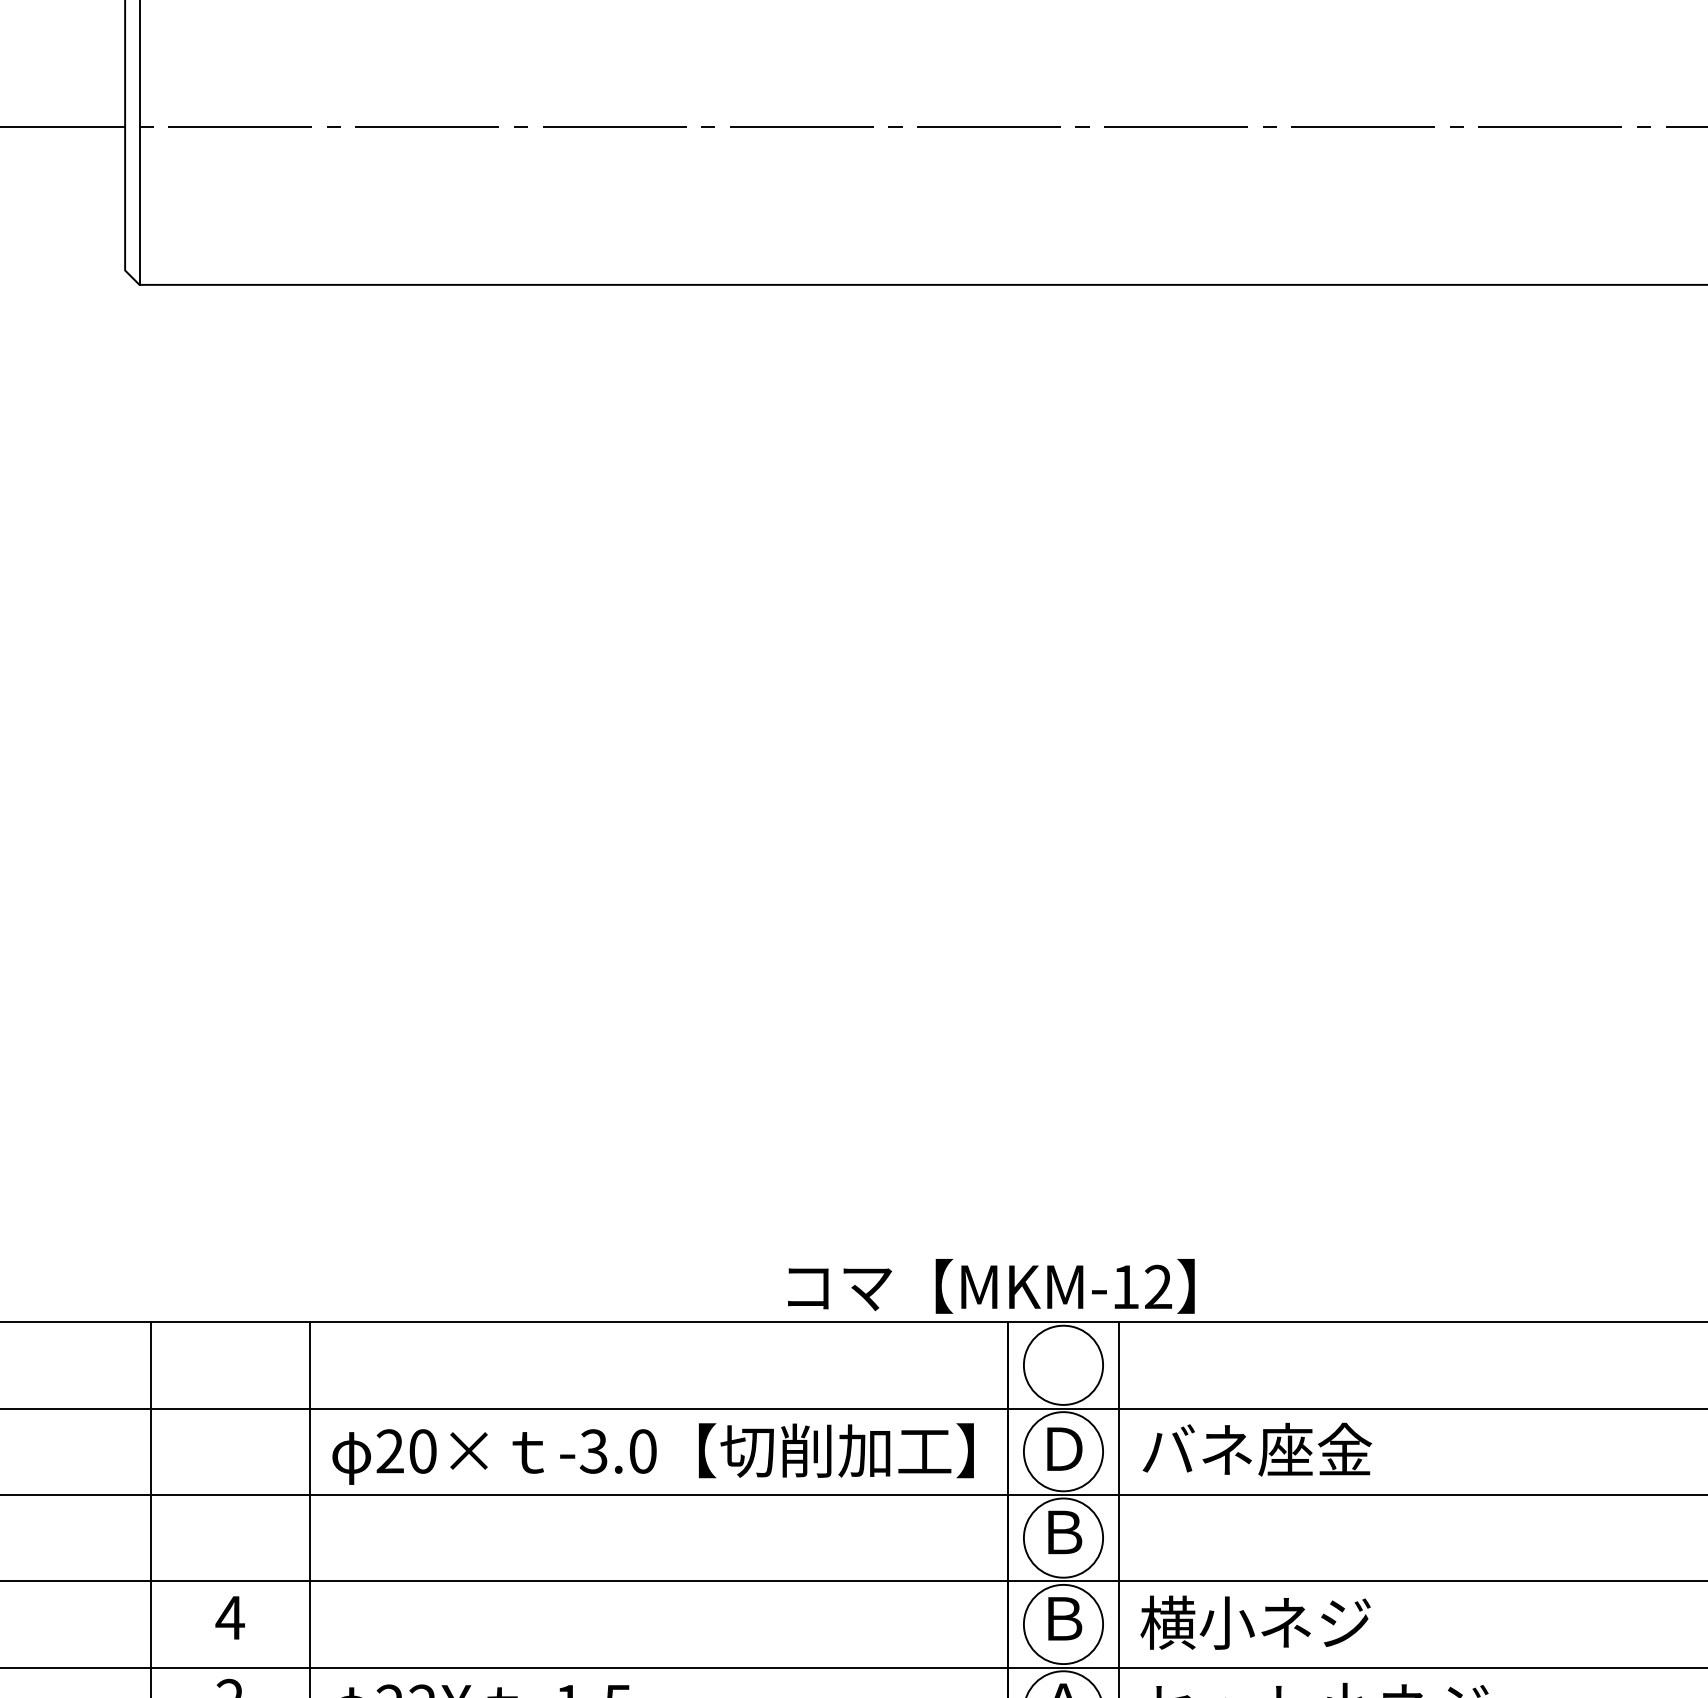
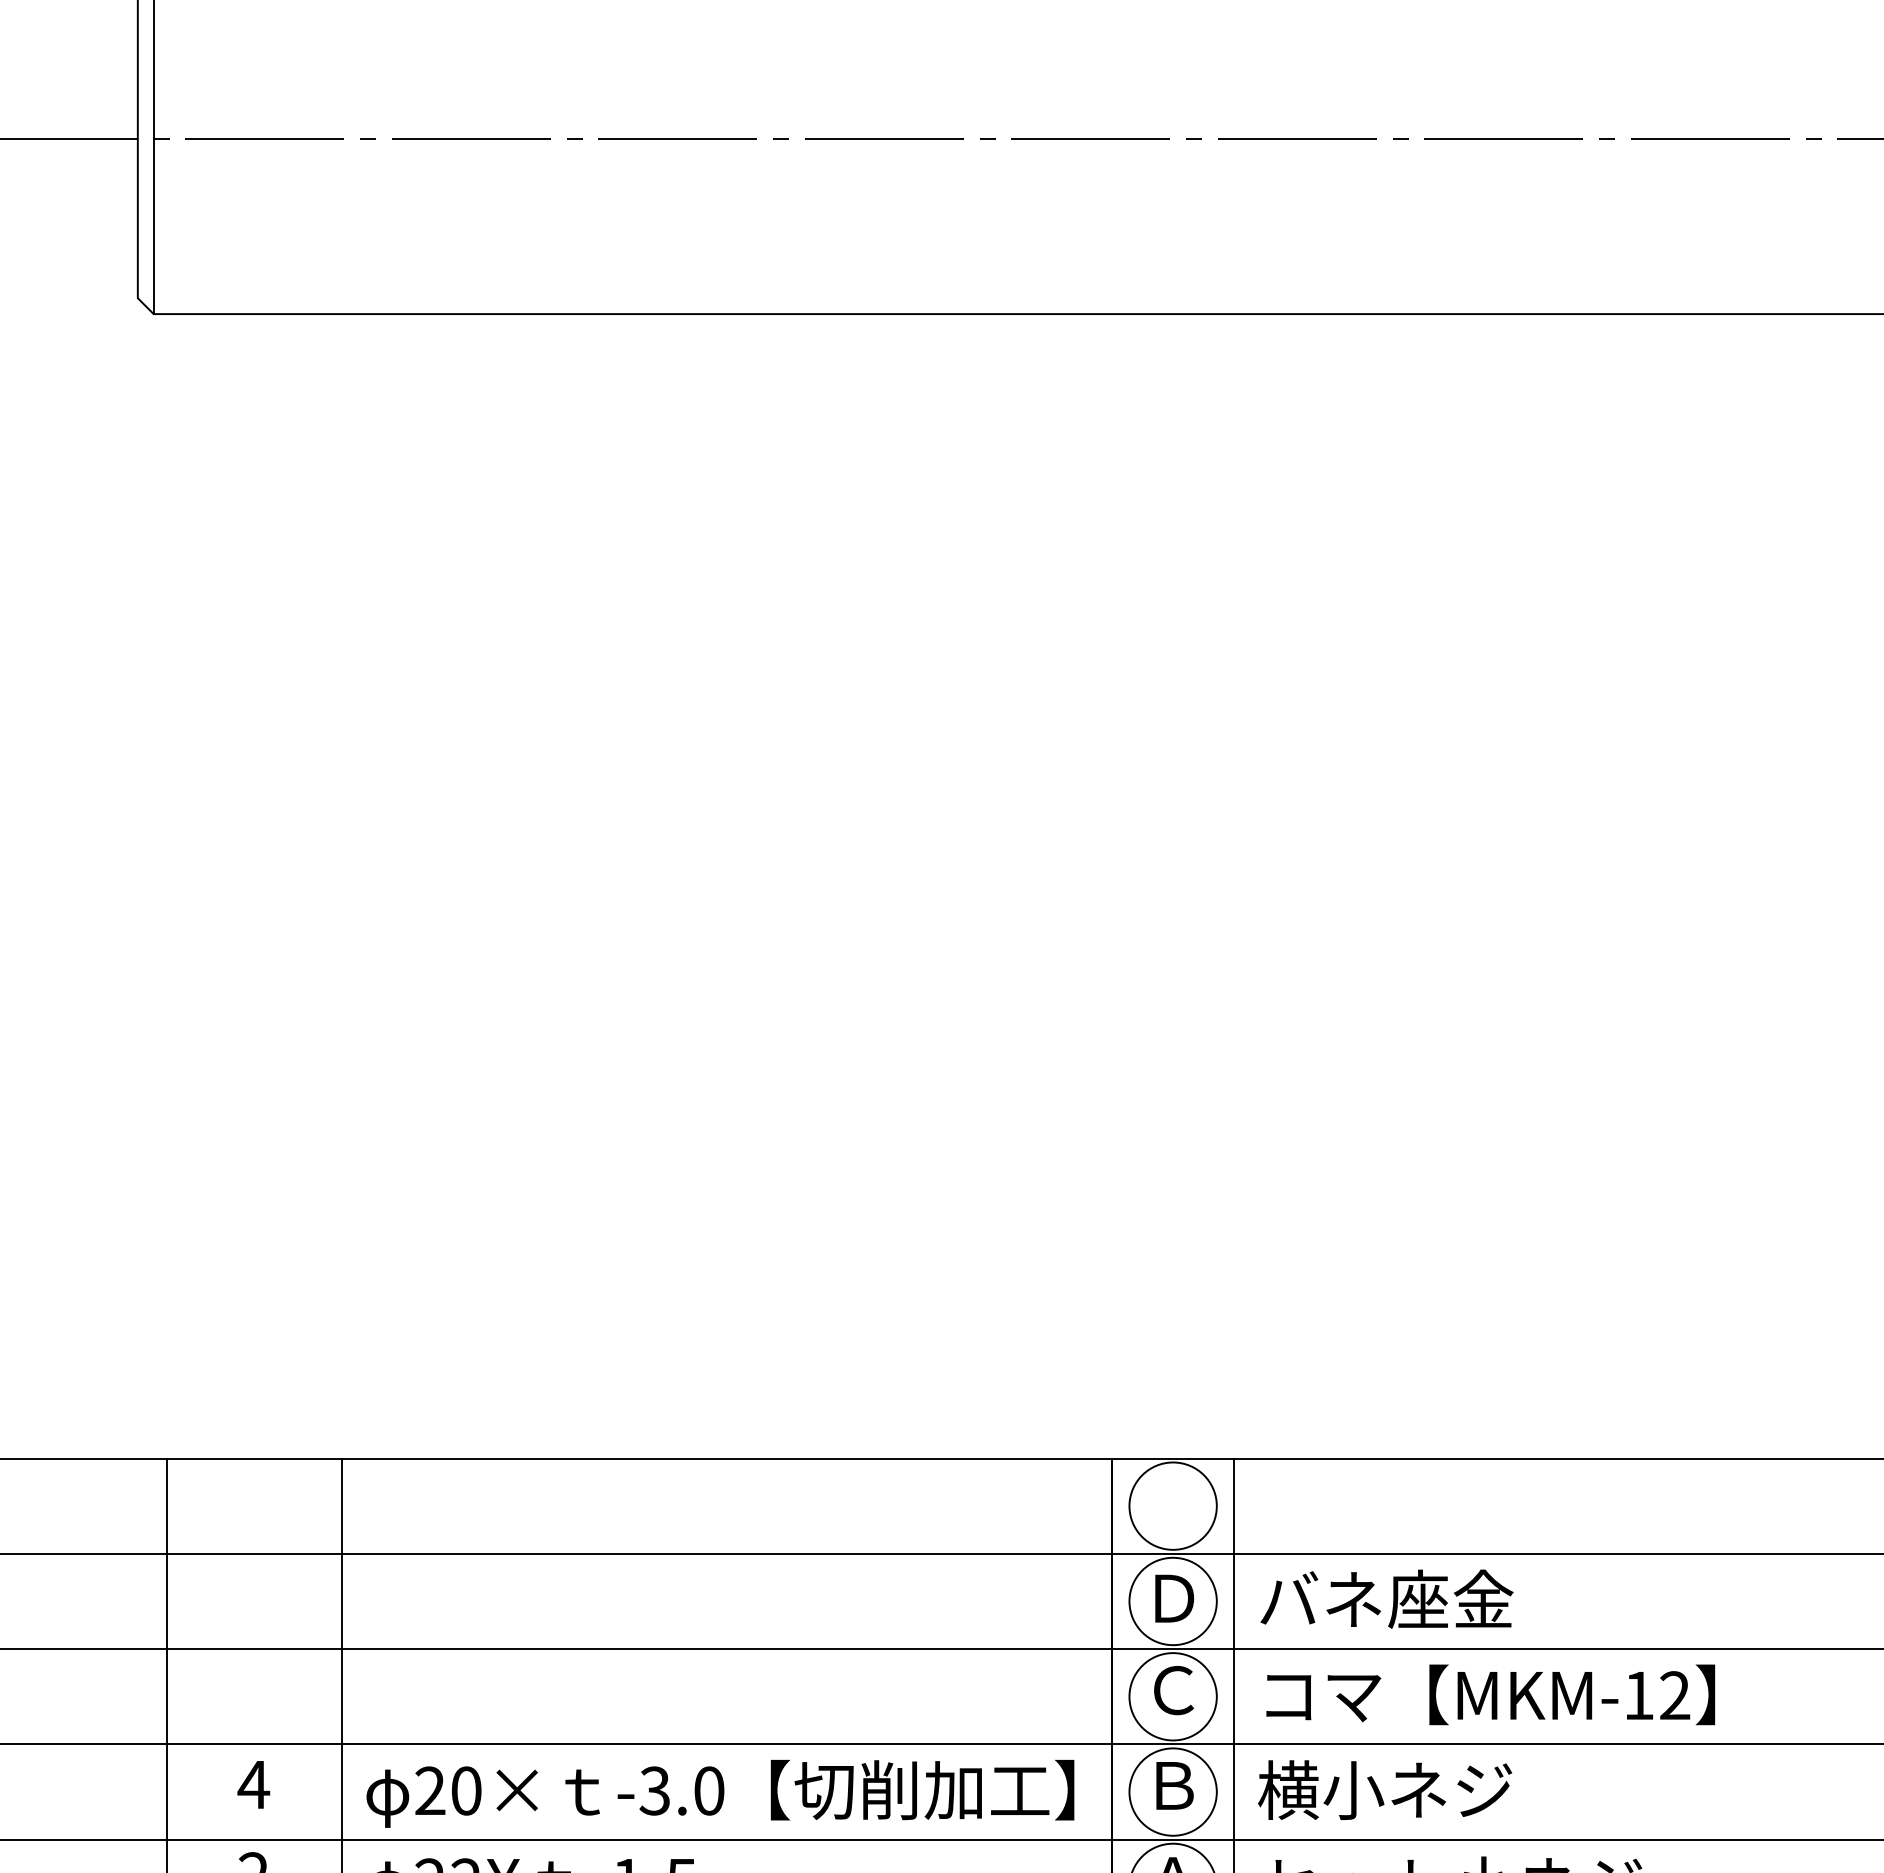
text: (991, 1286) -> (1490, 1695), moved
text: (652, 1453) -> (719, 1793), moved
text: (1064, 1532) -> (1174, 1690), Ｂ -> Ｃ

